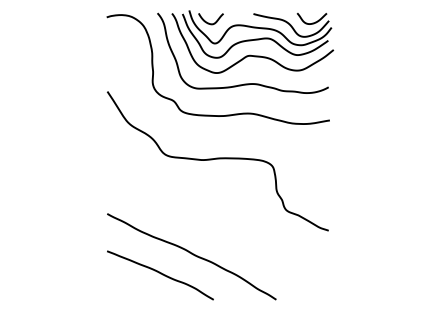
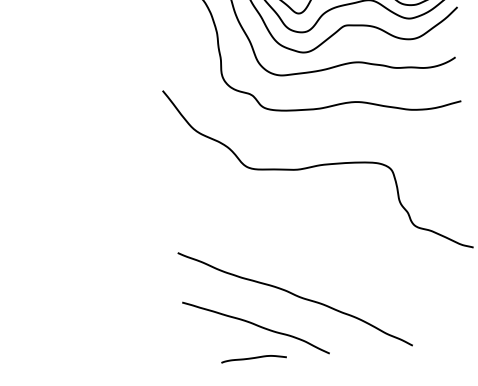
curve: (156, 298) -> (253, 359), added

